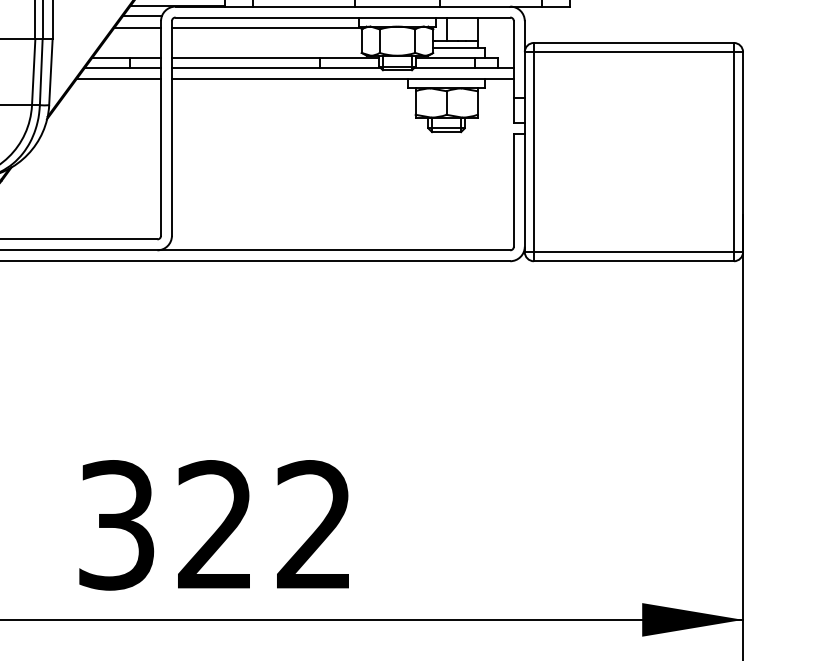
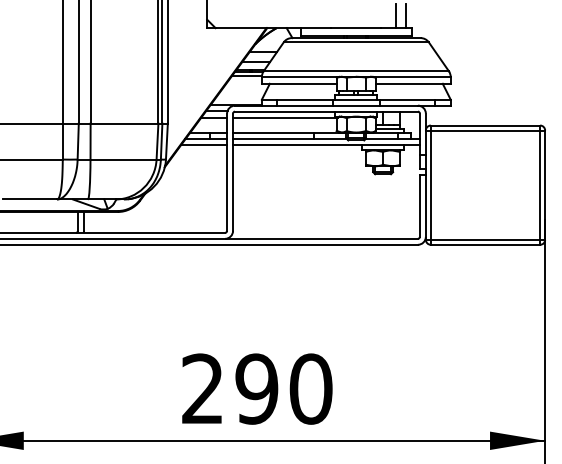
text: (216, 524) -> (257, 388), 322 -> 290

